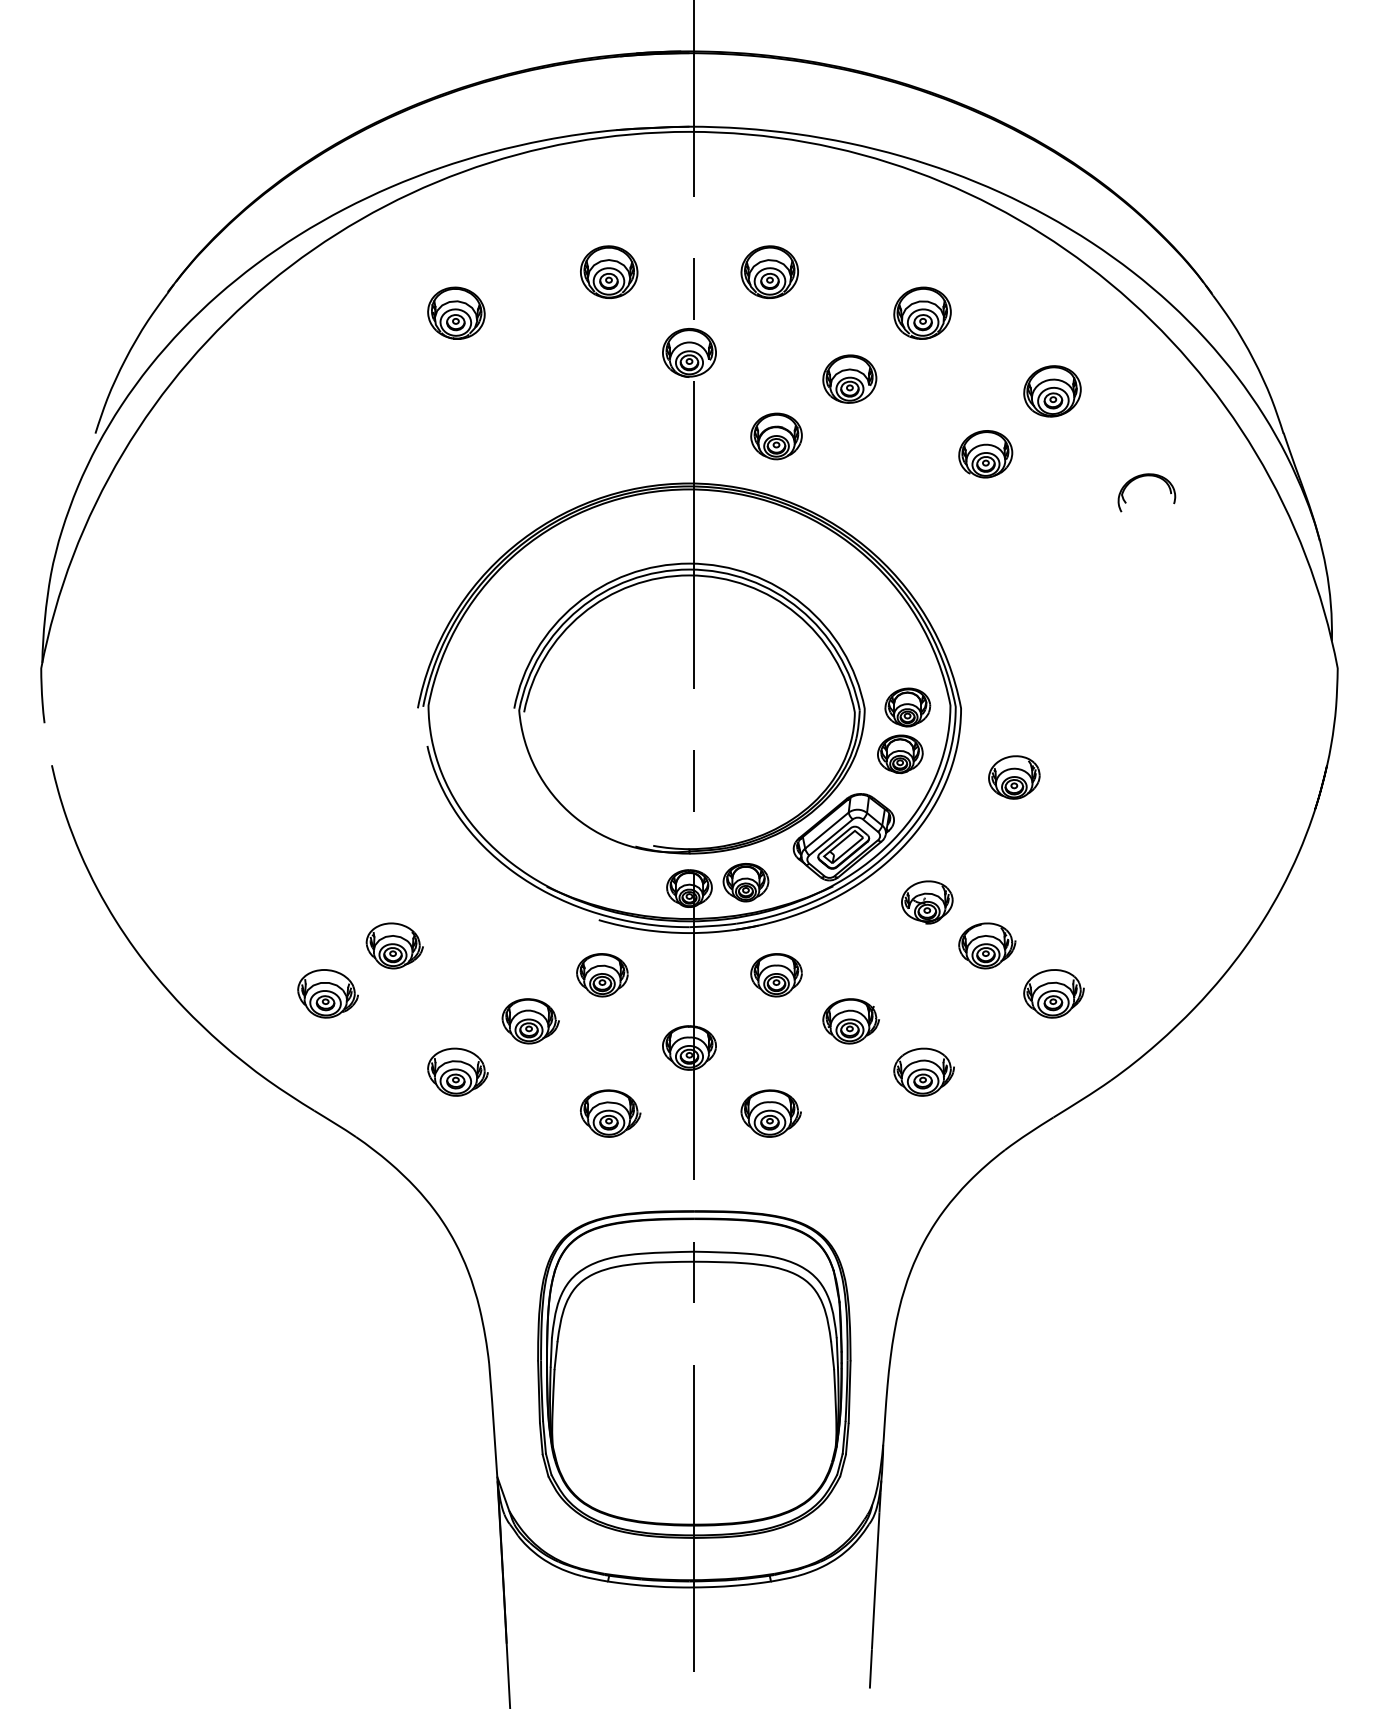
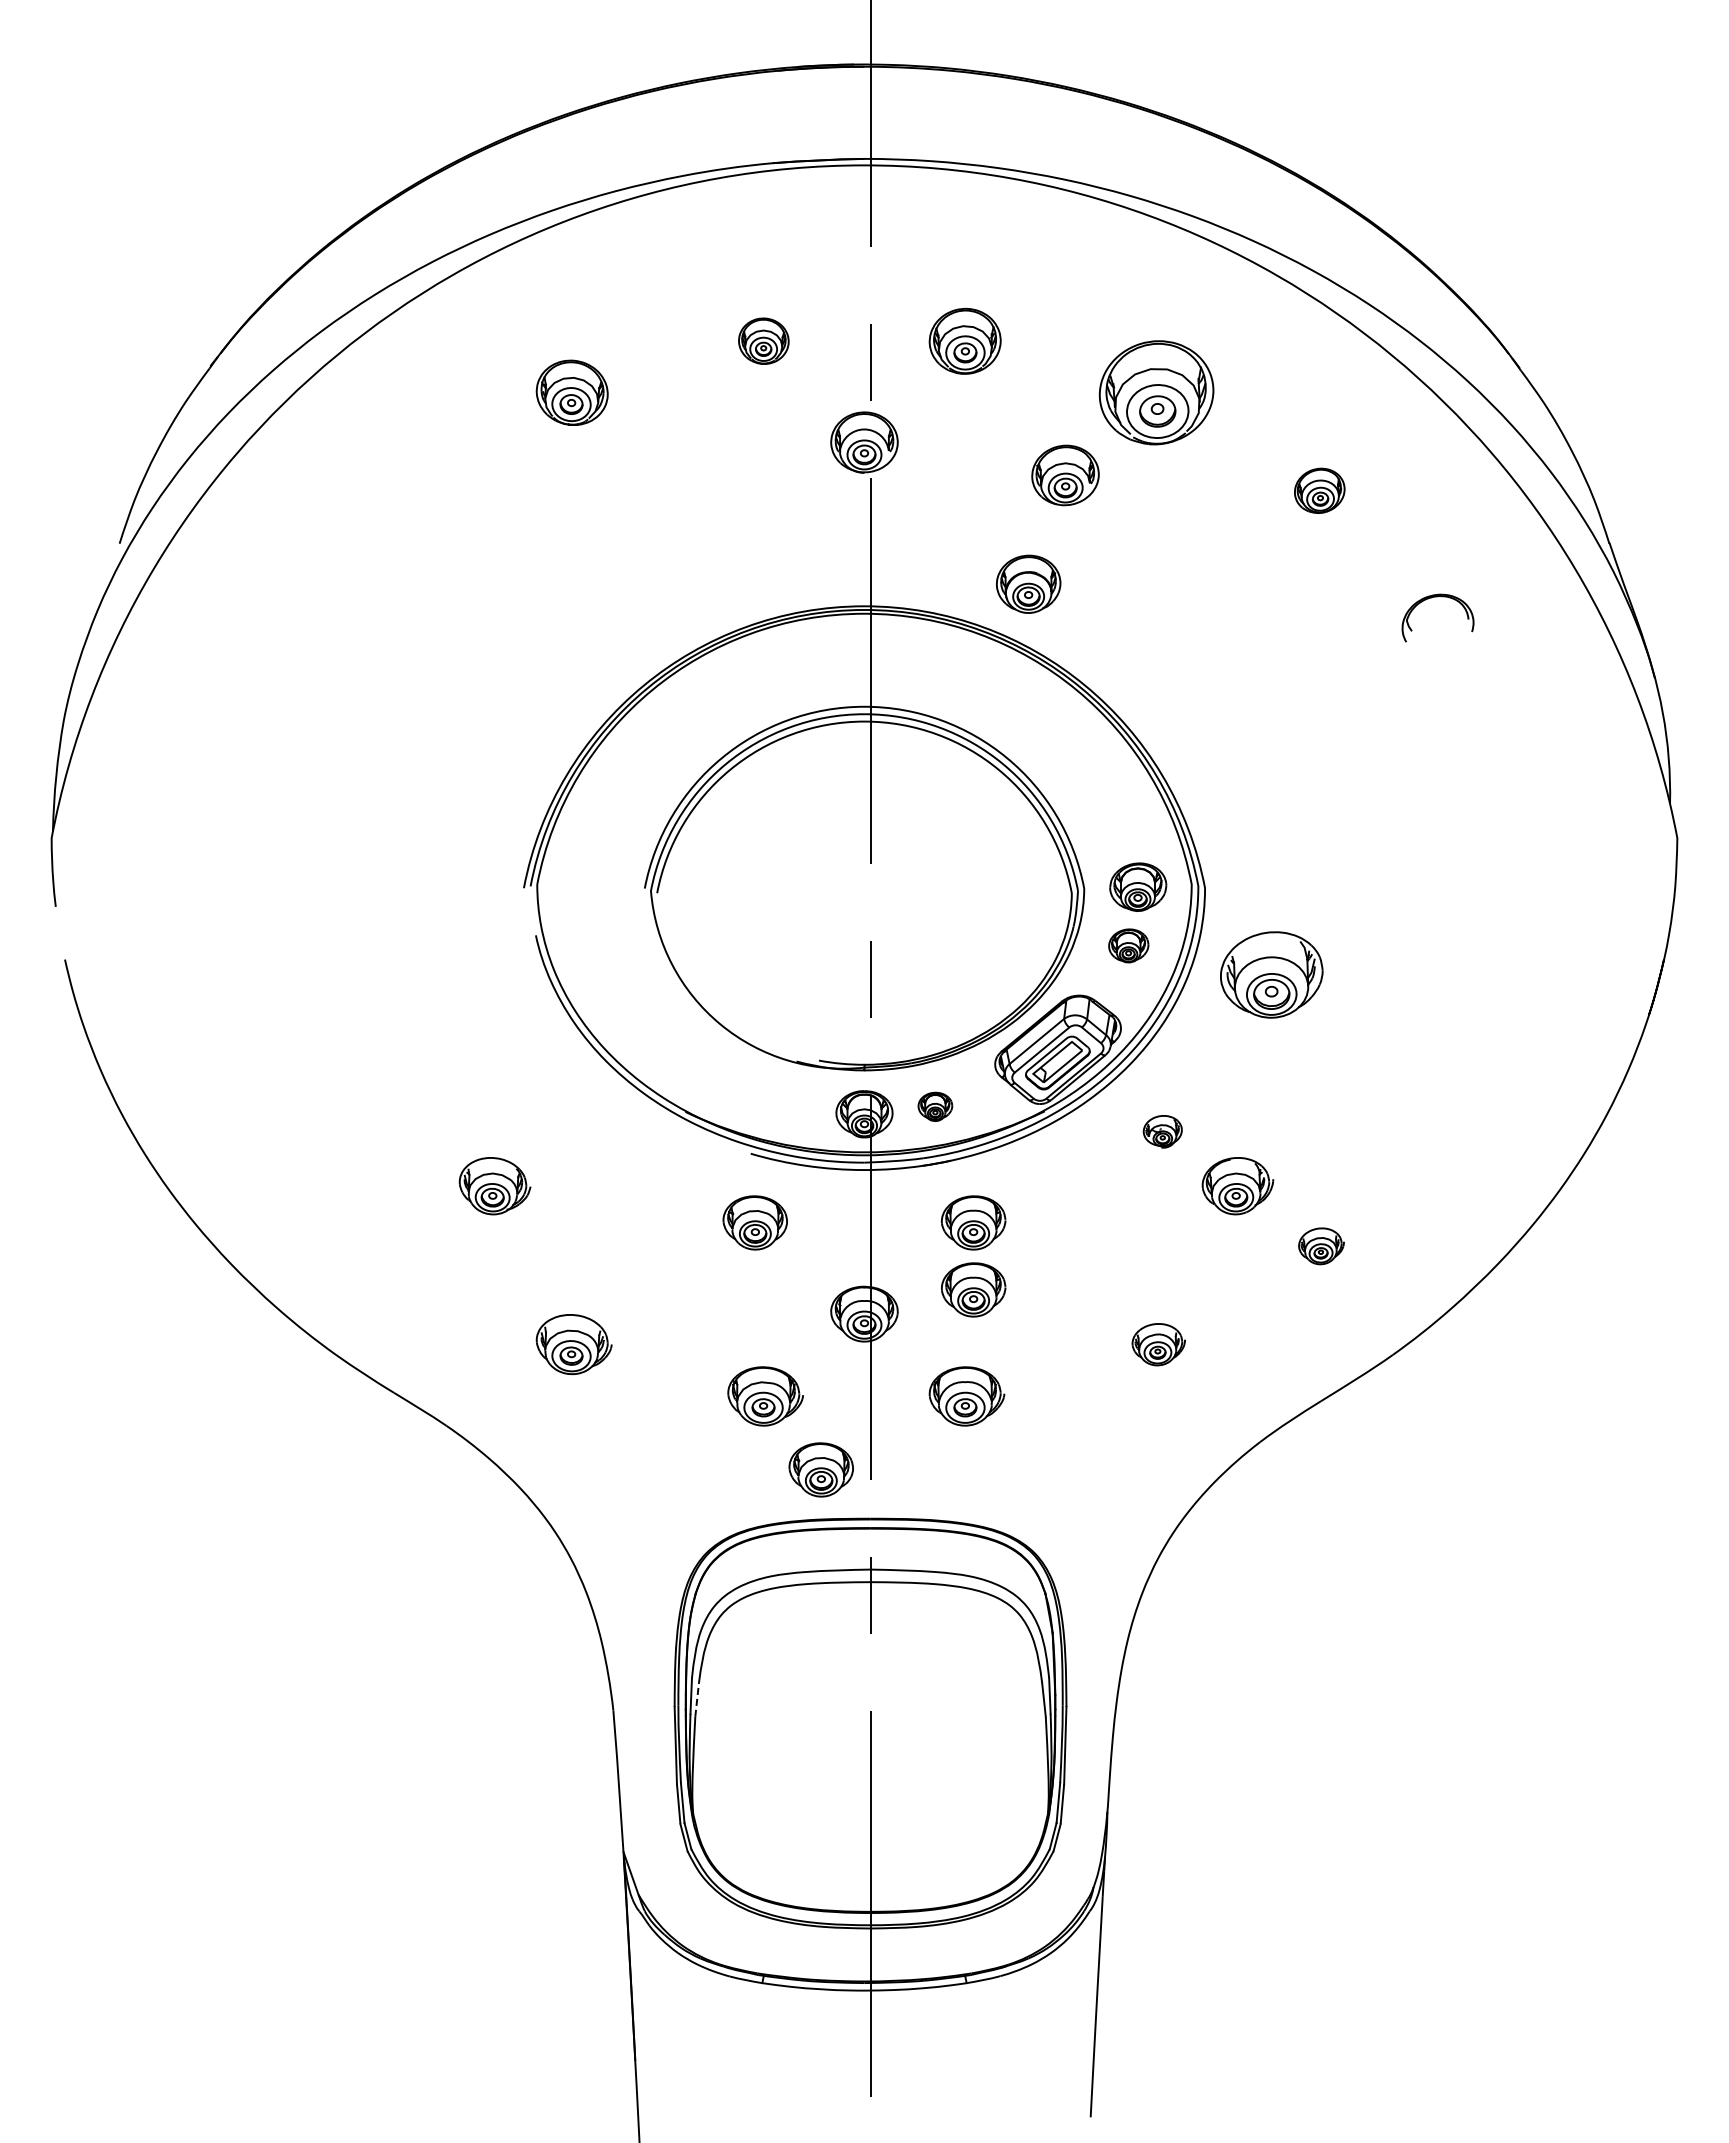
part: (608, 271) -> (763, 340), size x0.7
part: (922, 312) -> (1156, 392), size x1.6
part: (1052, 391) -> (1319, 490), size x0.7
part: (776, 435) -> (1028, 583), moved
part: (985, 454) -> (1235, 569), removed
part: (900, 754) -> (1128, 945), size x0.7
part: (1014, 777) -> (1271, 974), size x1.6
part: (746, 882) -> (935, 1106), size x0.6
part: (927, 902) -> (1162, 1131), size x0.6
part: (328, 994) -> (411, 1246), removed
part: (1053, 994) -> (1321, 1246), size x0.6
part: (530, 1021) -> (665, 1280), removed
part: (851, 1021) -> (1067, 1280), removed
part: (776, 1028) -> (973, 1289), added
part: (923, 1072) -> (1158, 1344), size x0.7
part: (654, 1171) -> (820, 1469), added
line: (556, 1355) -> (697, 1699), solid -> dashed

